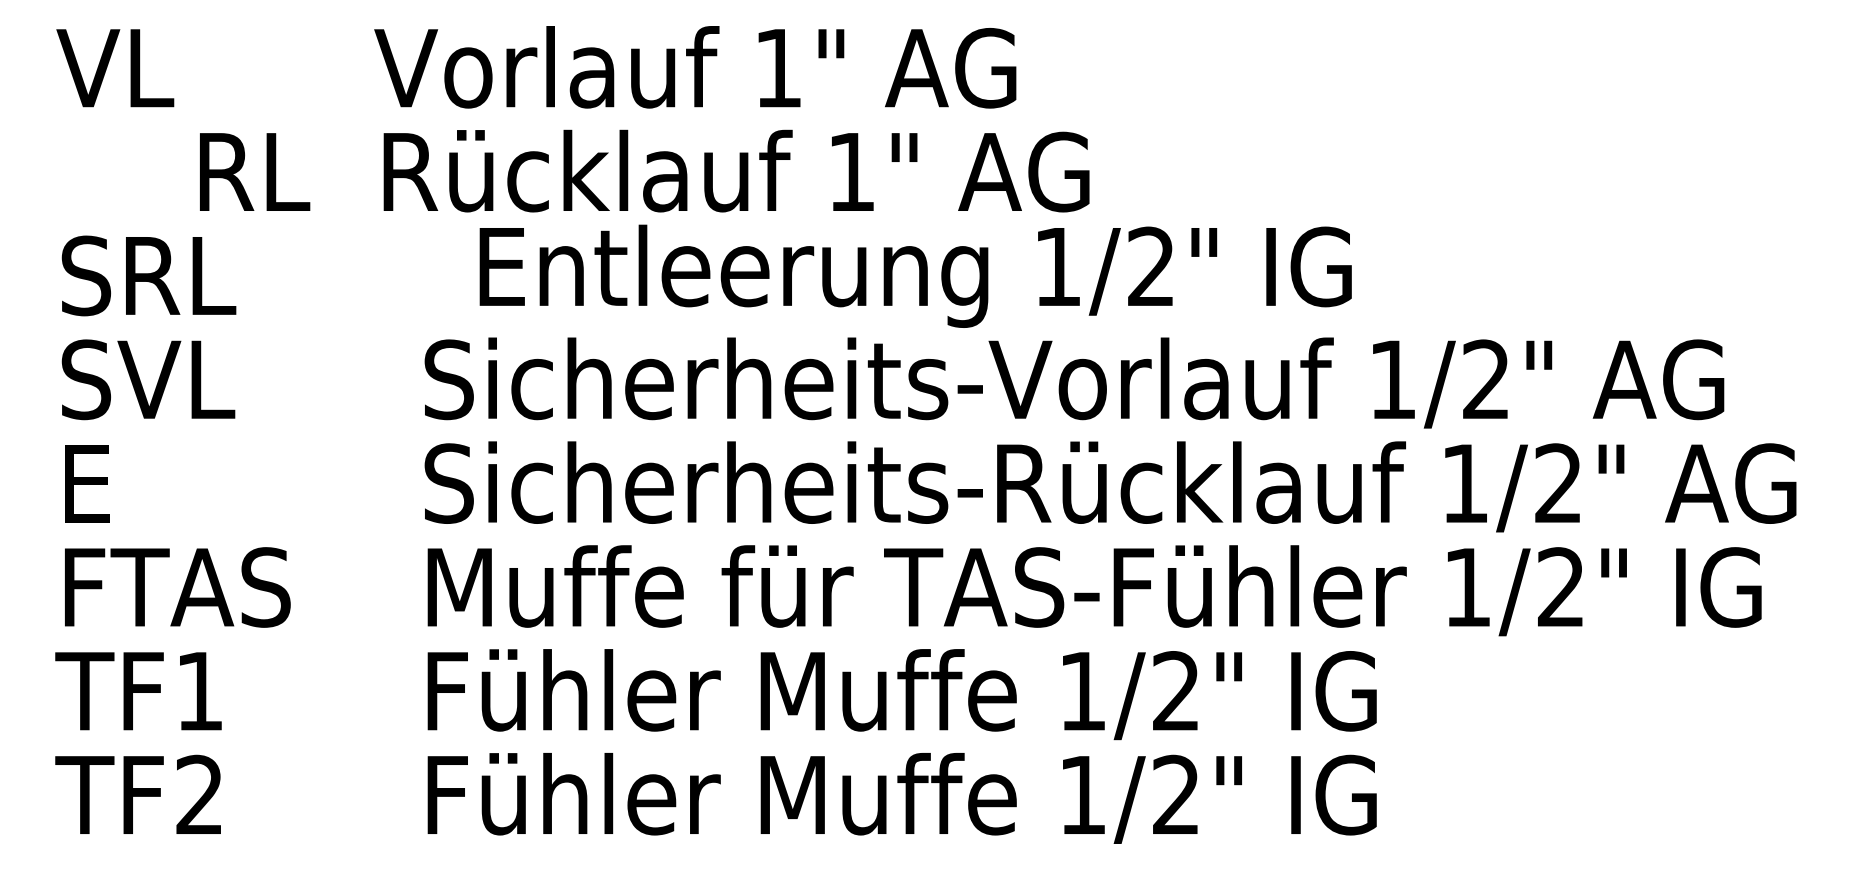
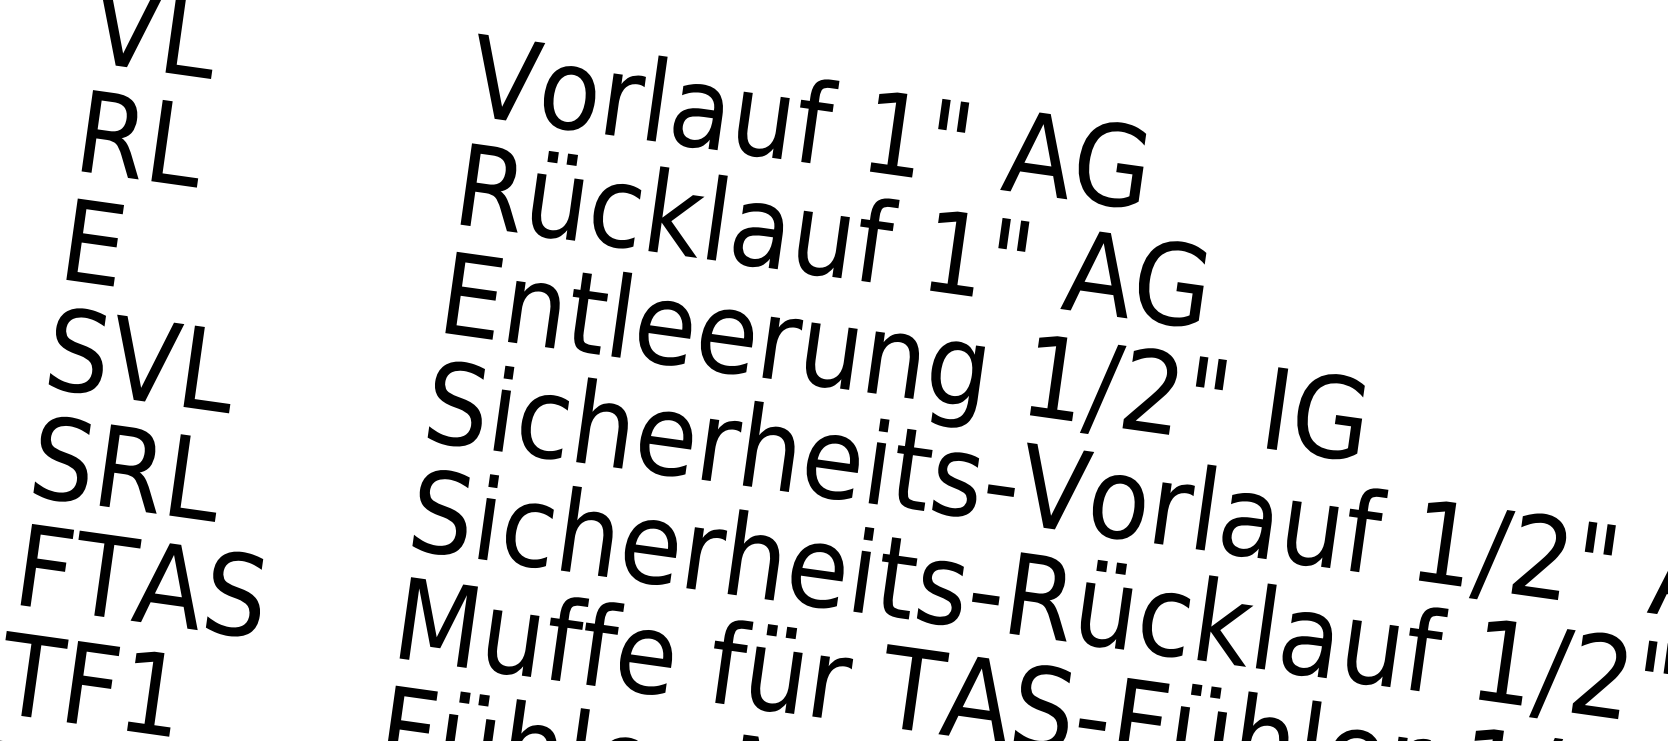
text: (695, 67) -> (808, 120), moved
text: (736, 170) -> (834, 234), moved
text: (255, 171) -> (145, 138), moved
text: (148, 275) -> (159, 251), SRL -> E
text: (915, 275) -> (904, 365), moved
text: (148, 483) -> (128, 468), E -> SRL

